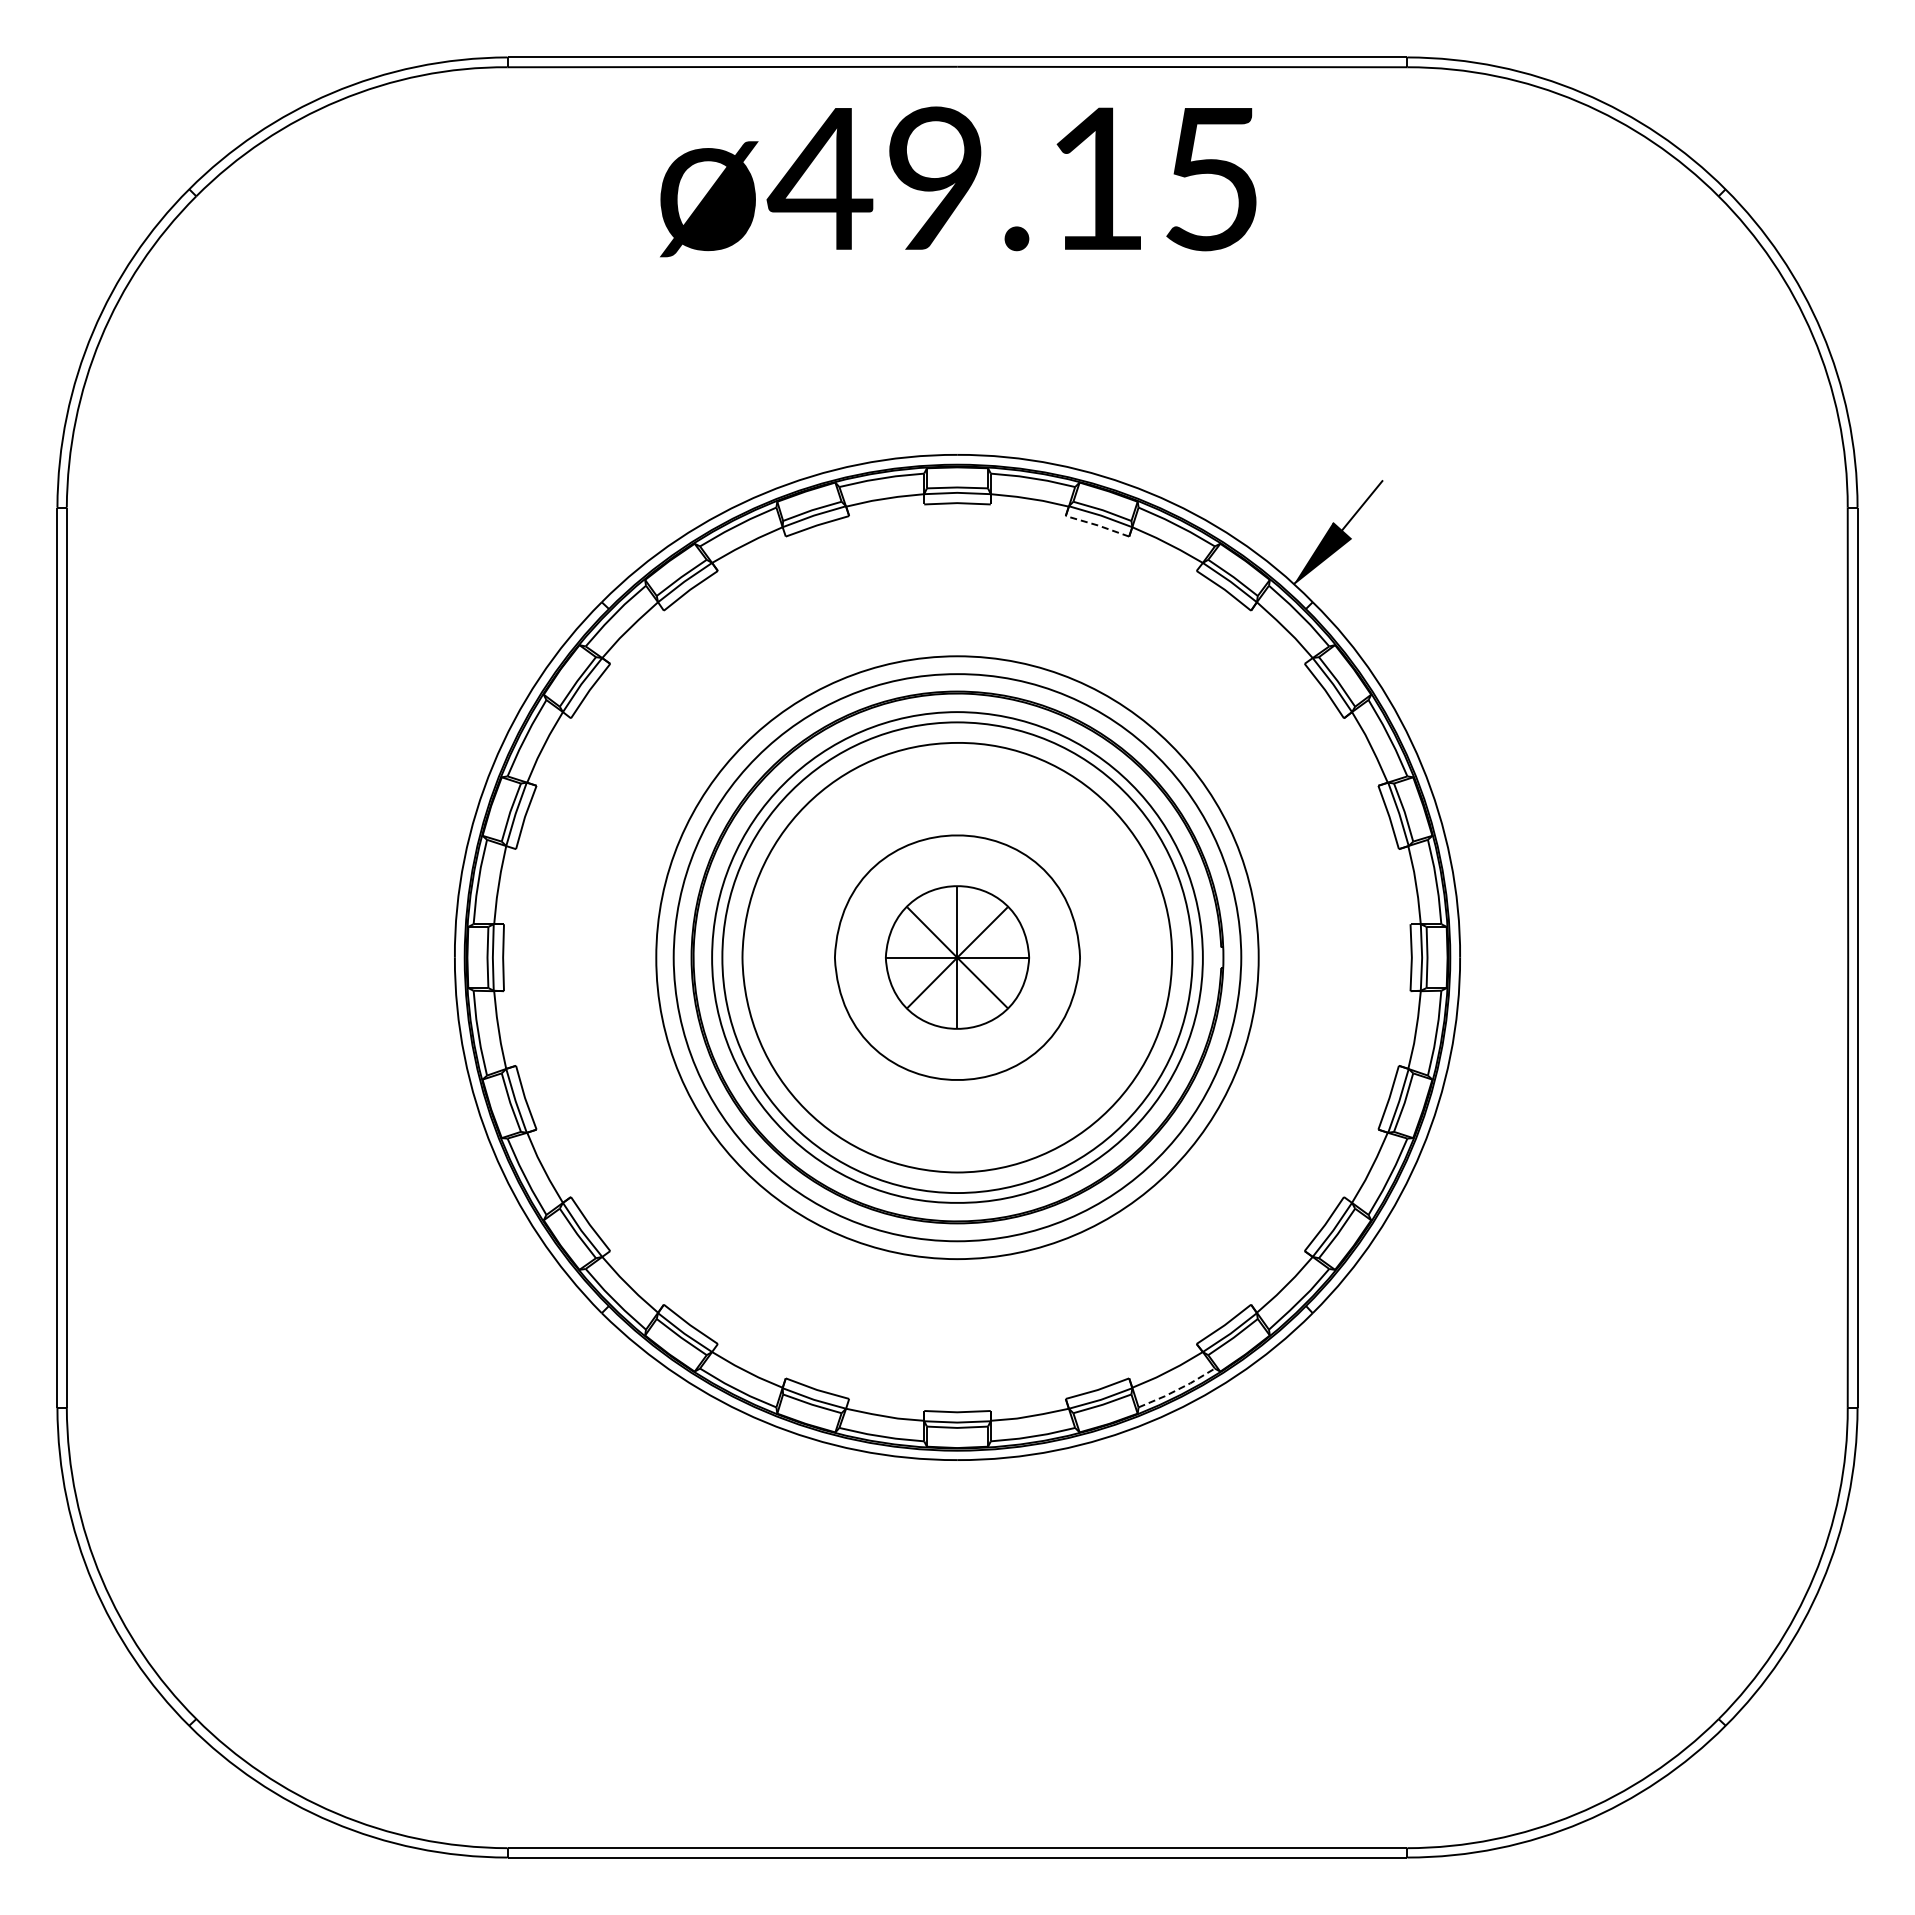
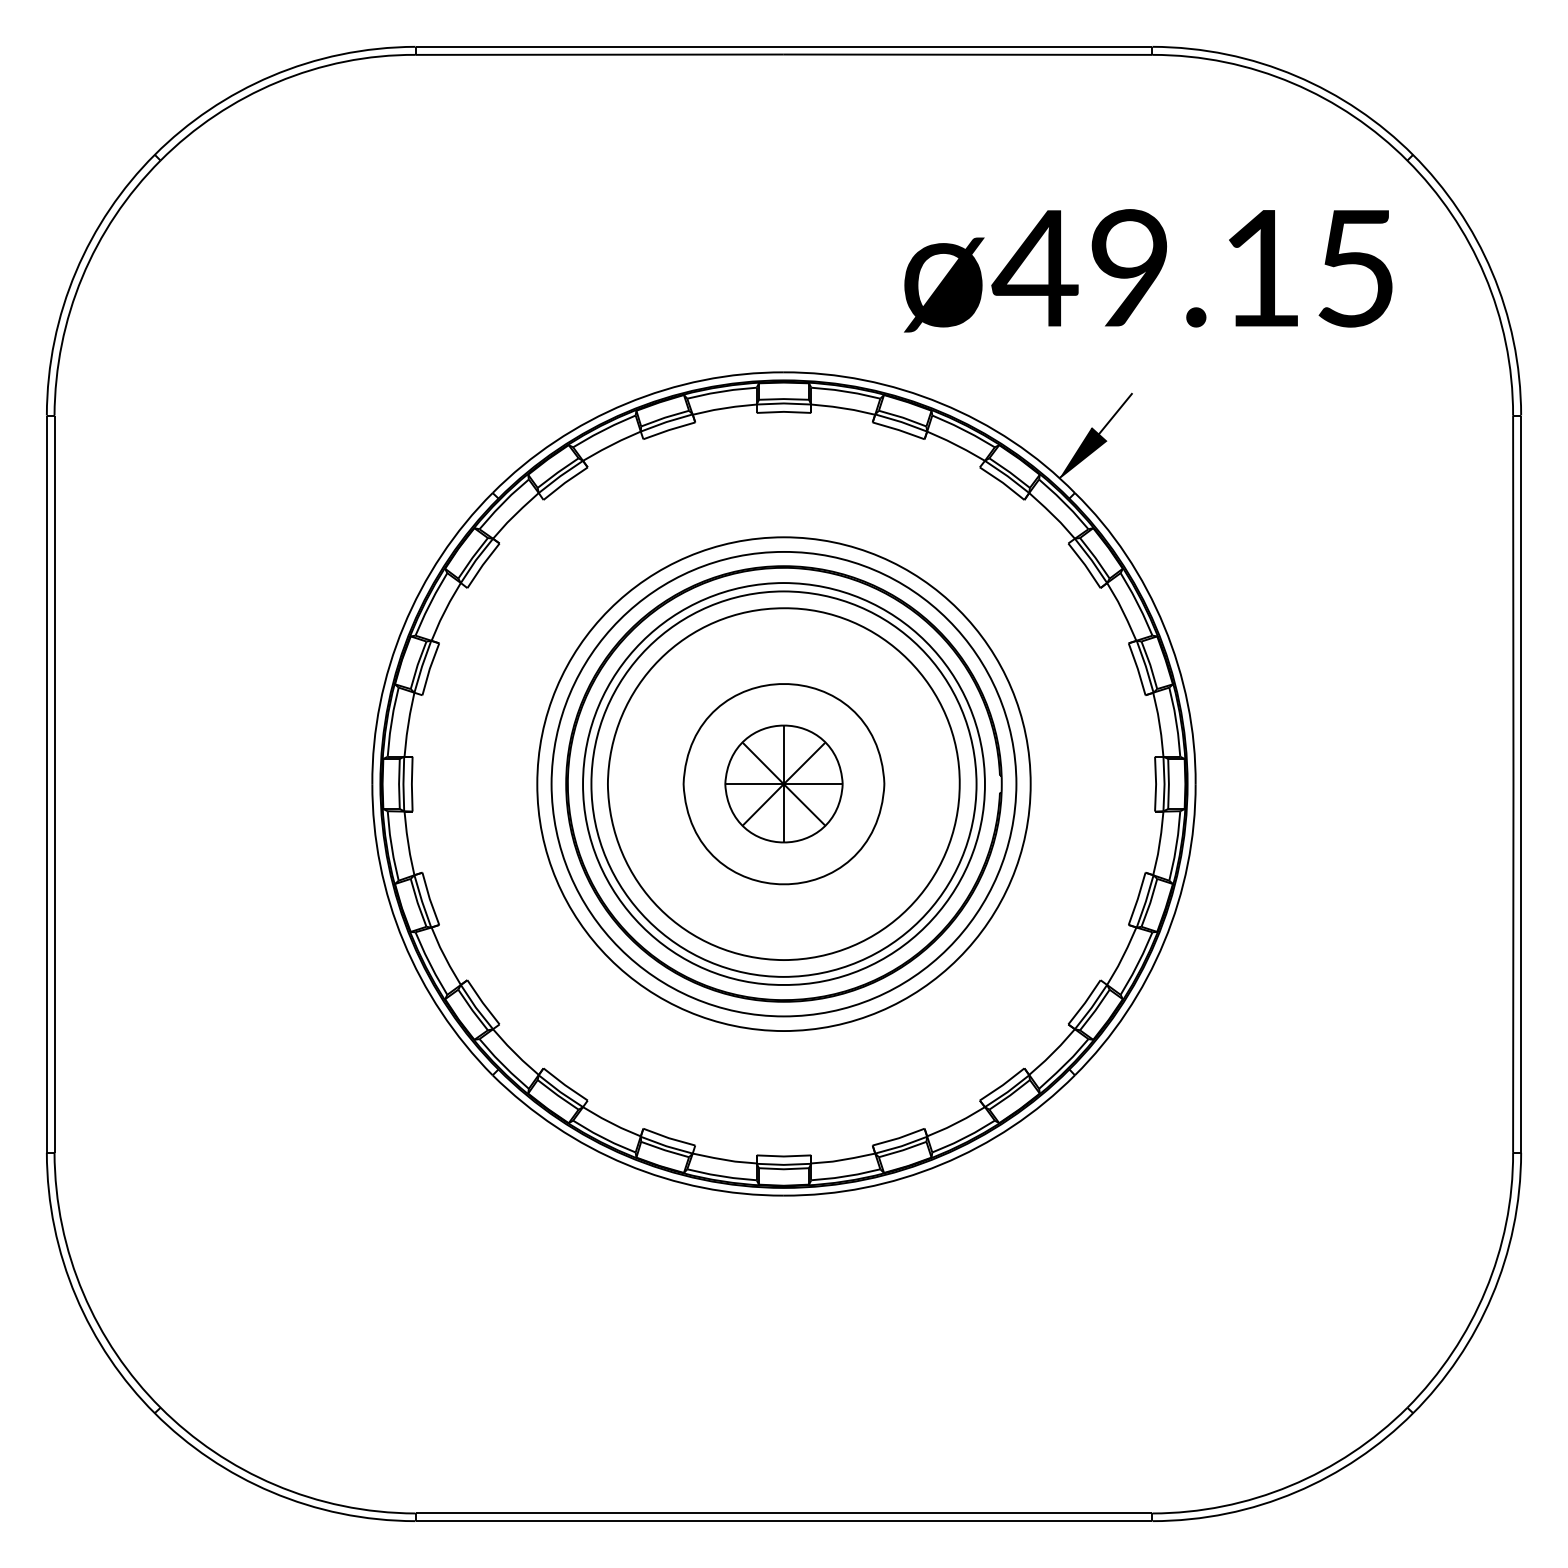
text: (958, 181) -> (1148, 270), moved
line: (1097, 525) -> (898, 430), dashed -> solid
line: (1178, 1389) -> (964, 1137), dashed -> solid

